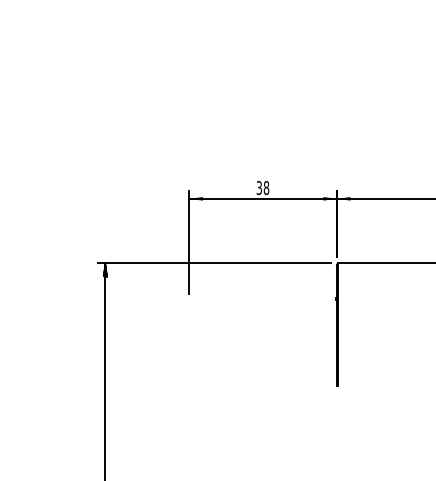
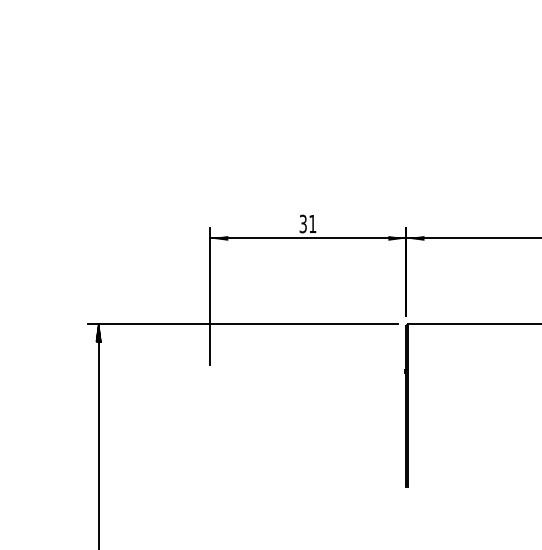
text: (266, 187) -> (312, 223), 38 -> 31

